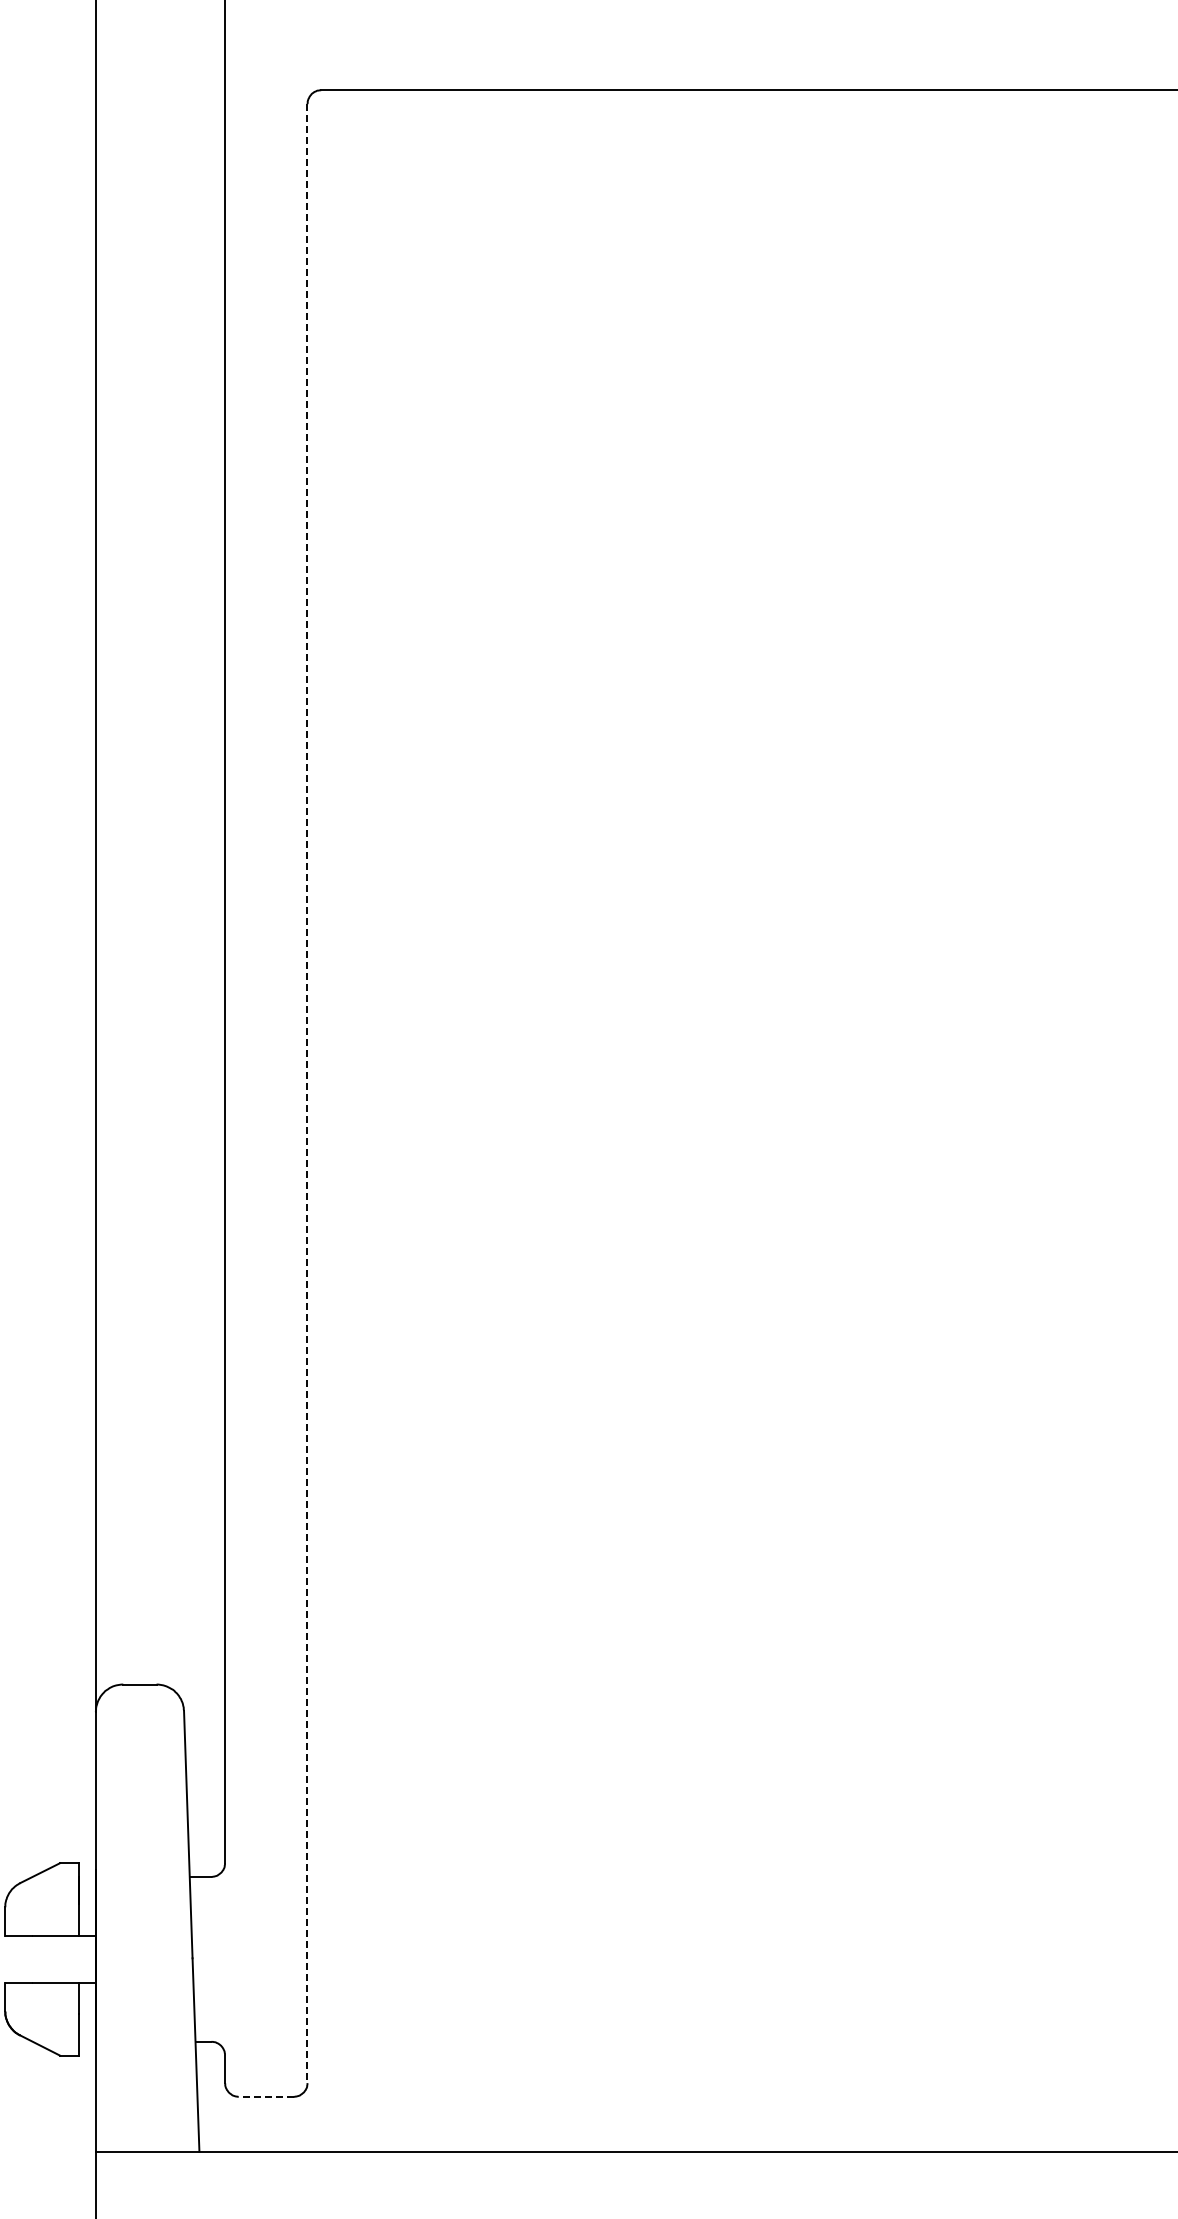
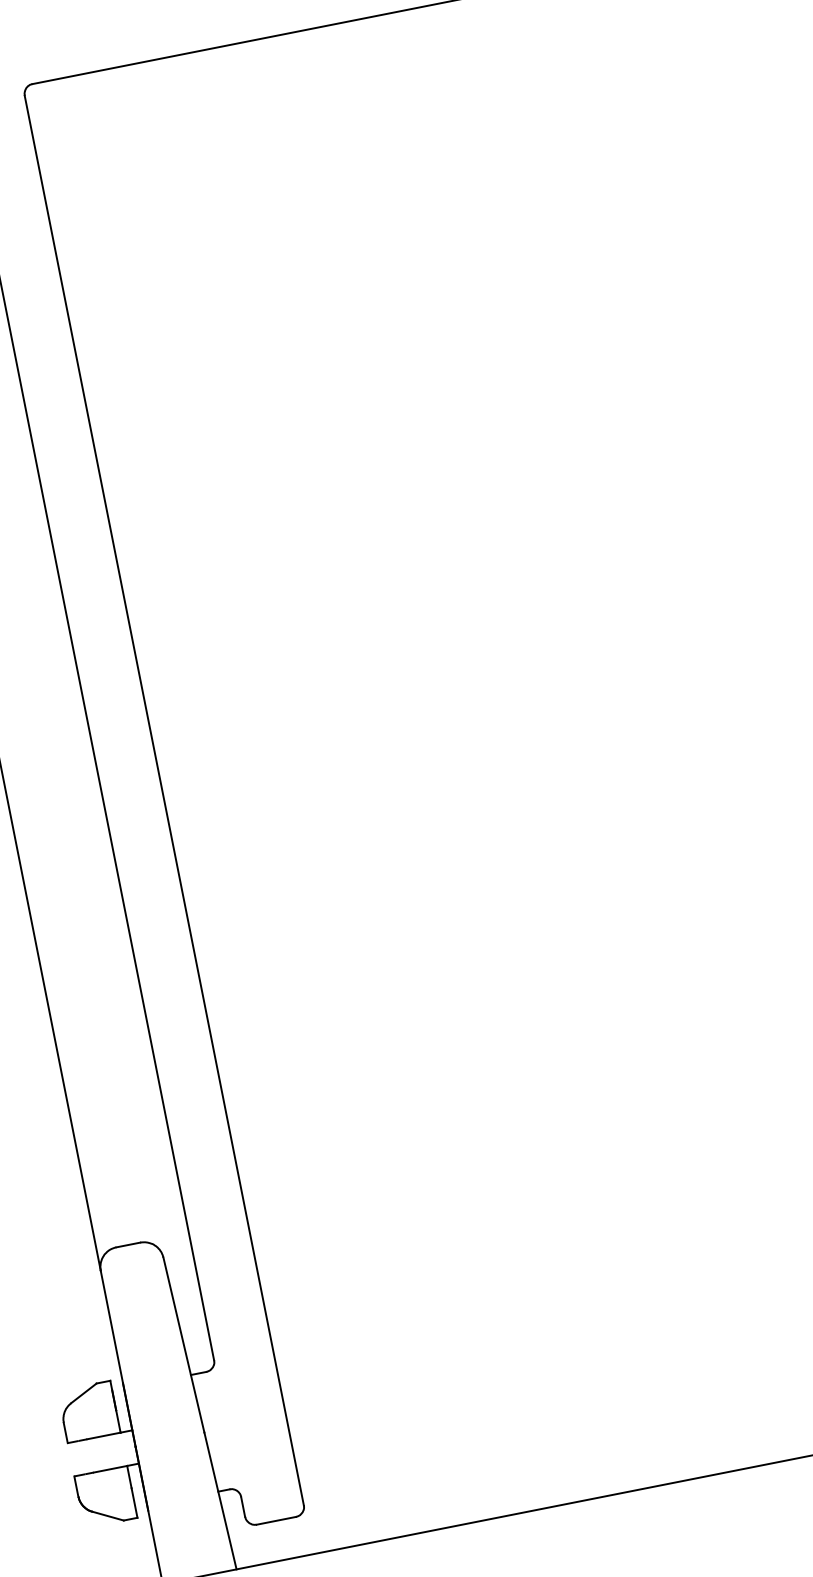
line: (307, 1093) -> (164, 800), dashed -> solid
line: (265, 2096) -> (275, 1520), dashed -> solid

